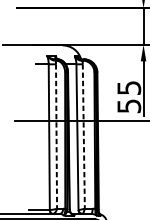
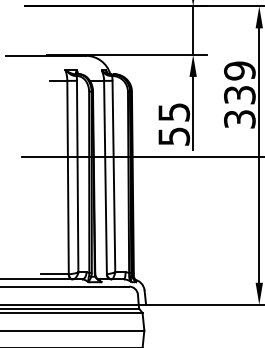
line: (56, 136) -> (77, 176), dashed -> solid
line: (83, 136) -> (113, 176), dashed -> solid

